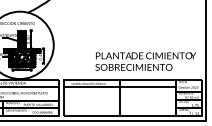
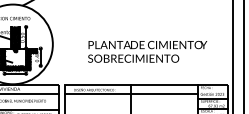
hatch: (22, 55) -> (15, 56), removed
text: (145, 61) -> (147, 51), moved

